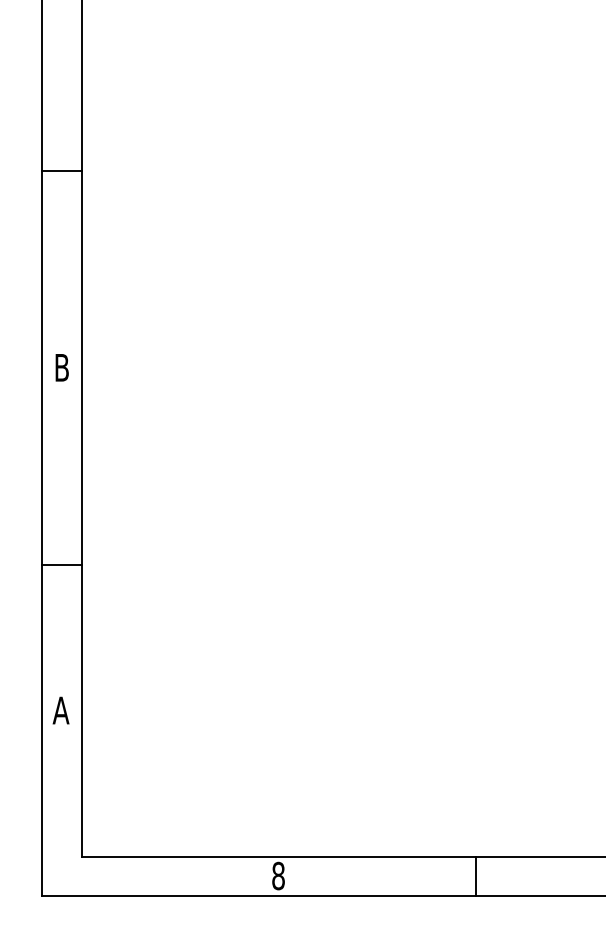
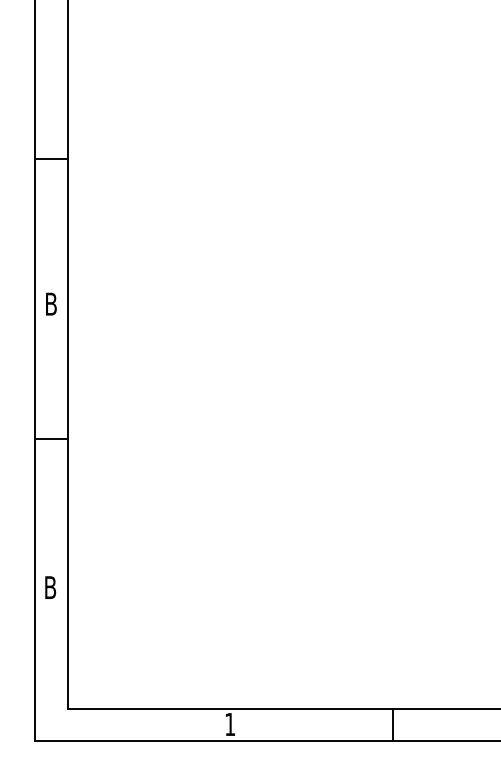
line: (61, 171) -> (50, 159), moved
line: (61, 565) -> (50, 438), moved
text: (60, 710) -> (49, 587), A -> B
text: (278, 875) -> (230, 724), 8 -> 1

